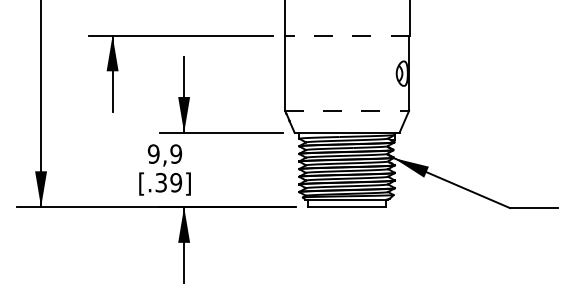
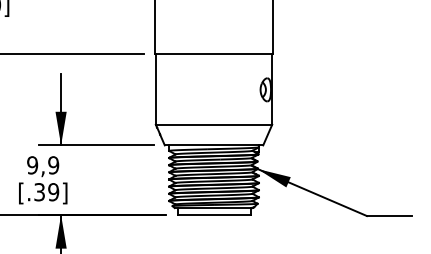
line: (346, 35) -> (213, 54), dashed -> solid
line: (347, 110) -> (214, 124), dashed -> solid

